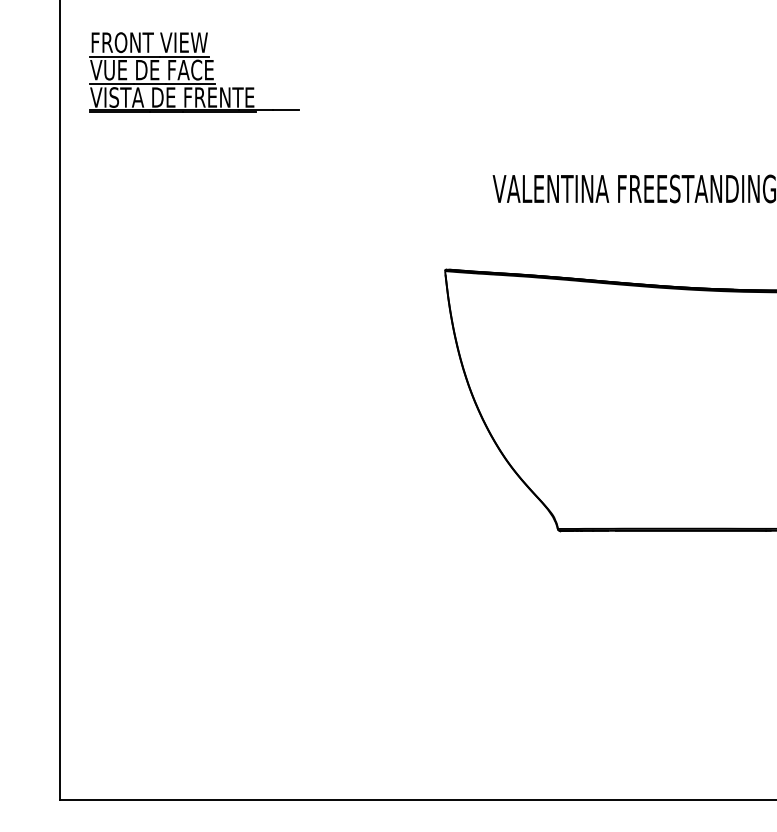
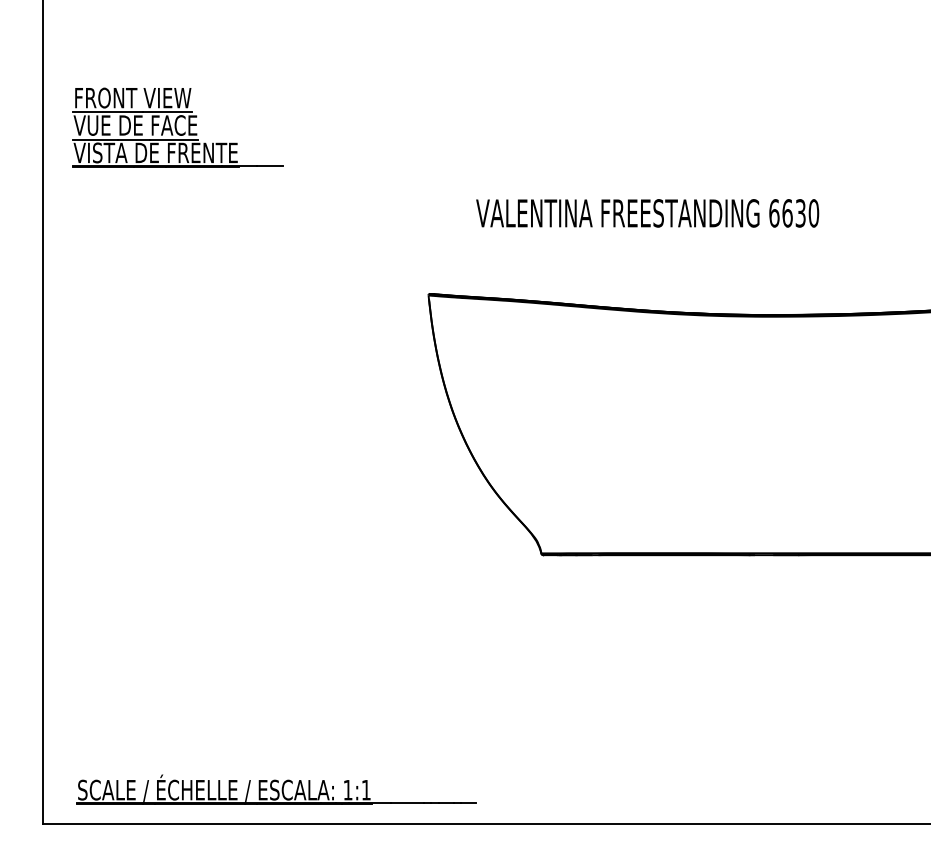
part: (194, 72) -> (177, 127), moved
part: (293, 765) -> (276, 789), added

